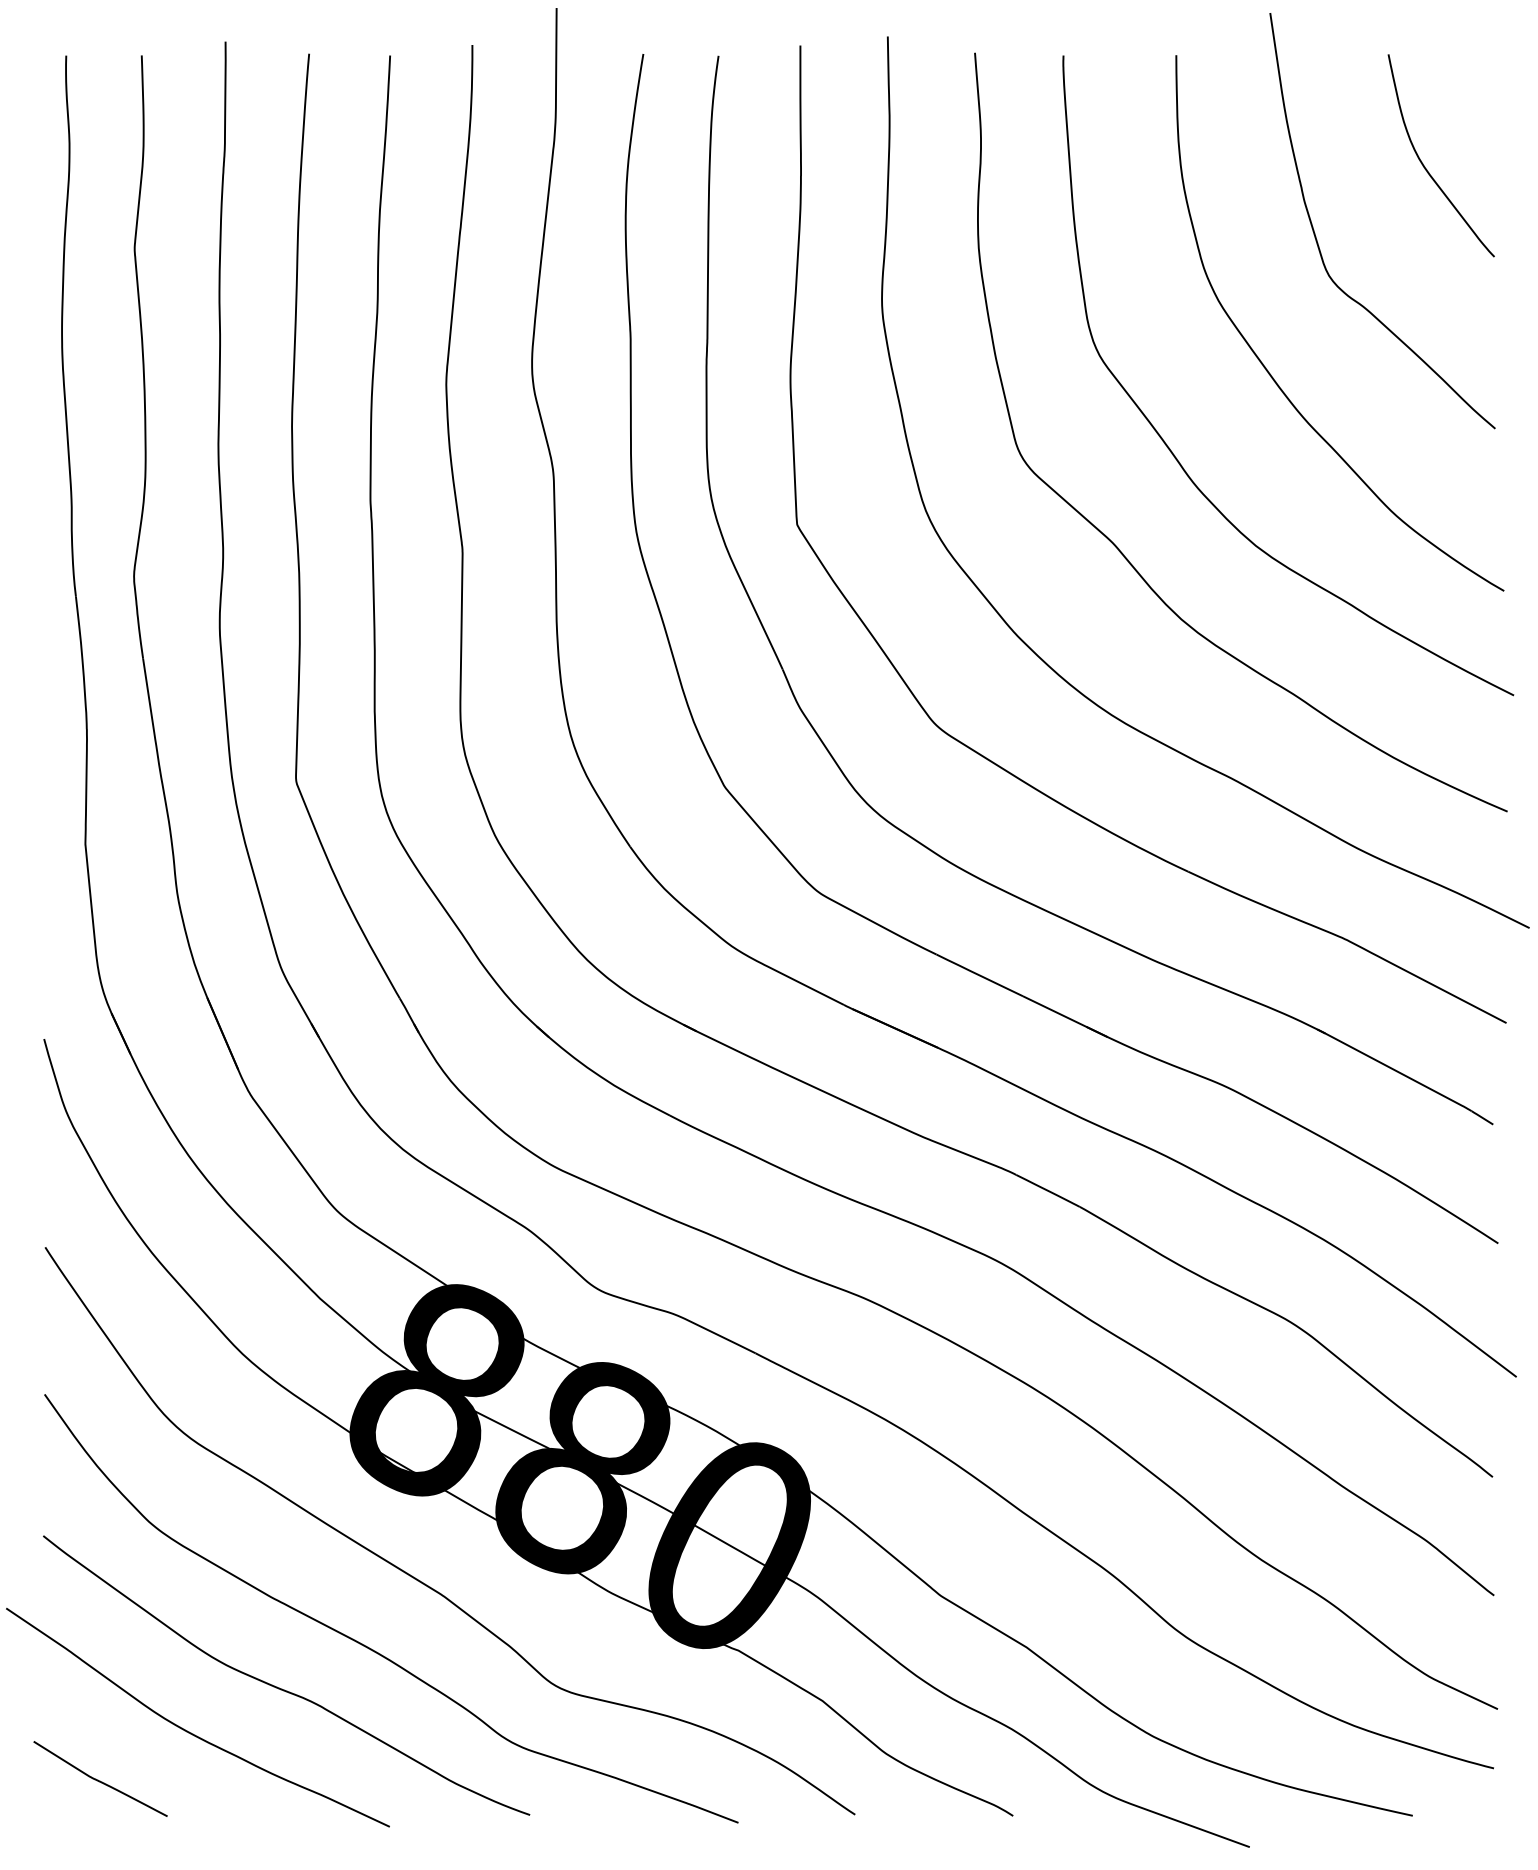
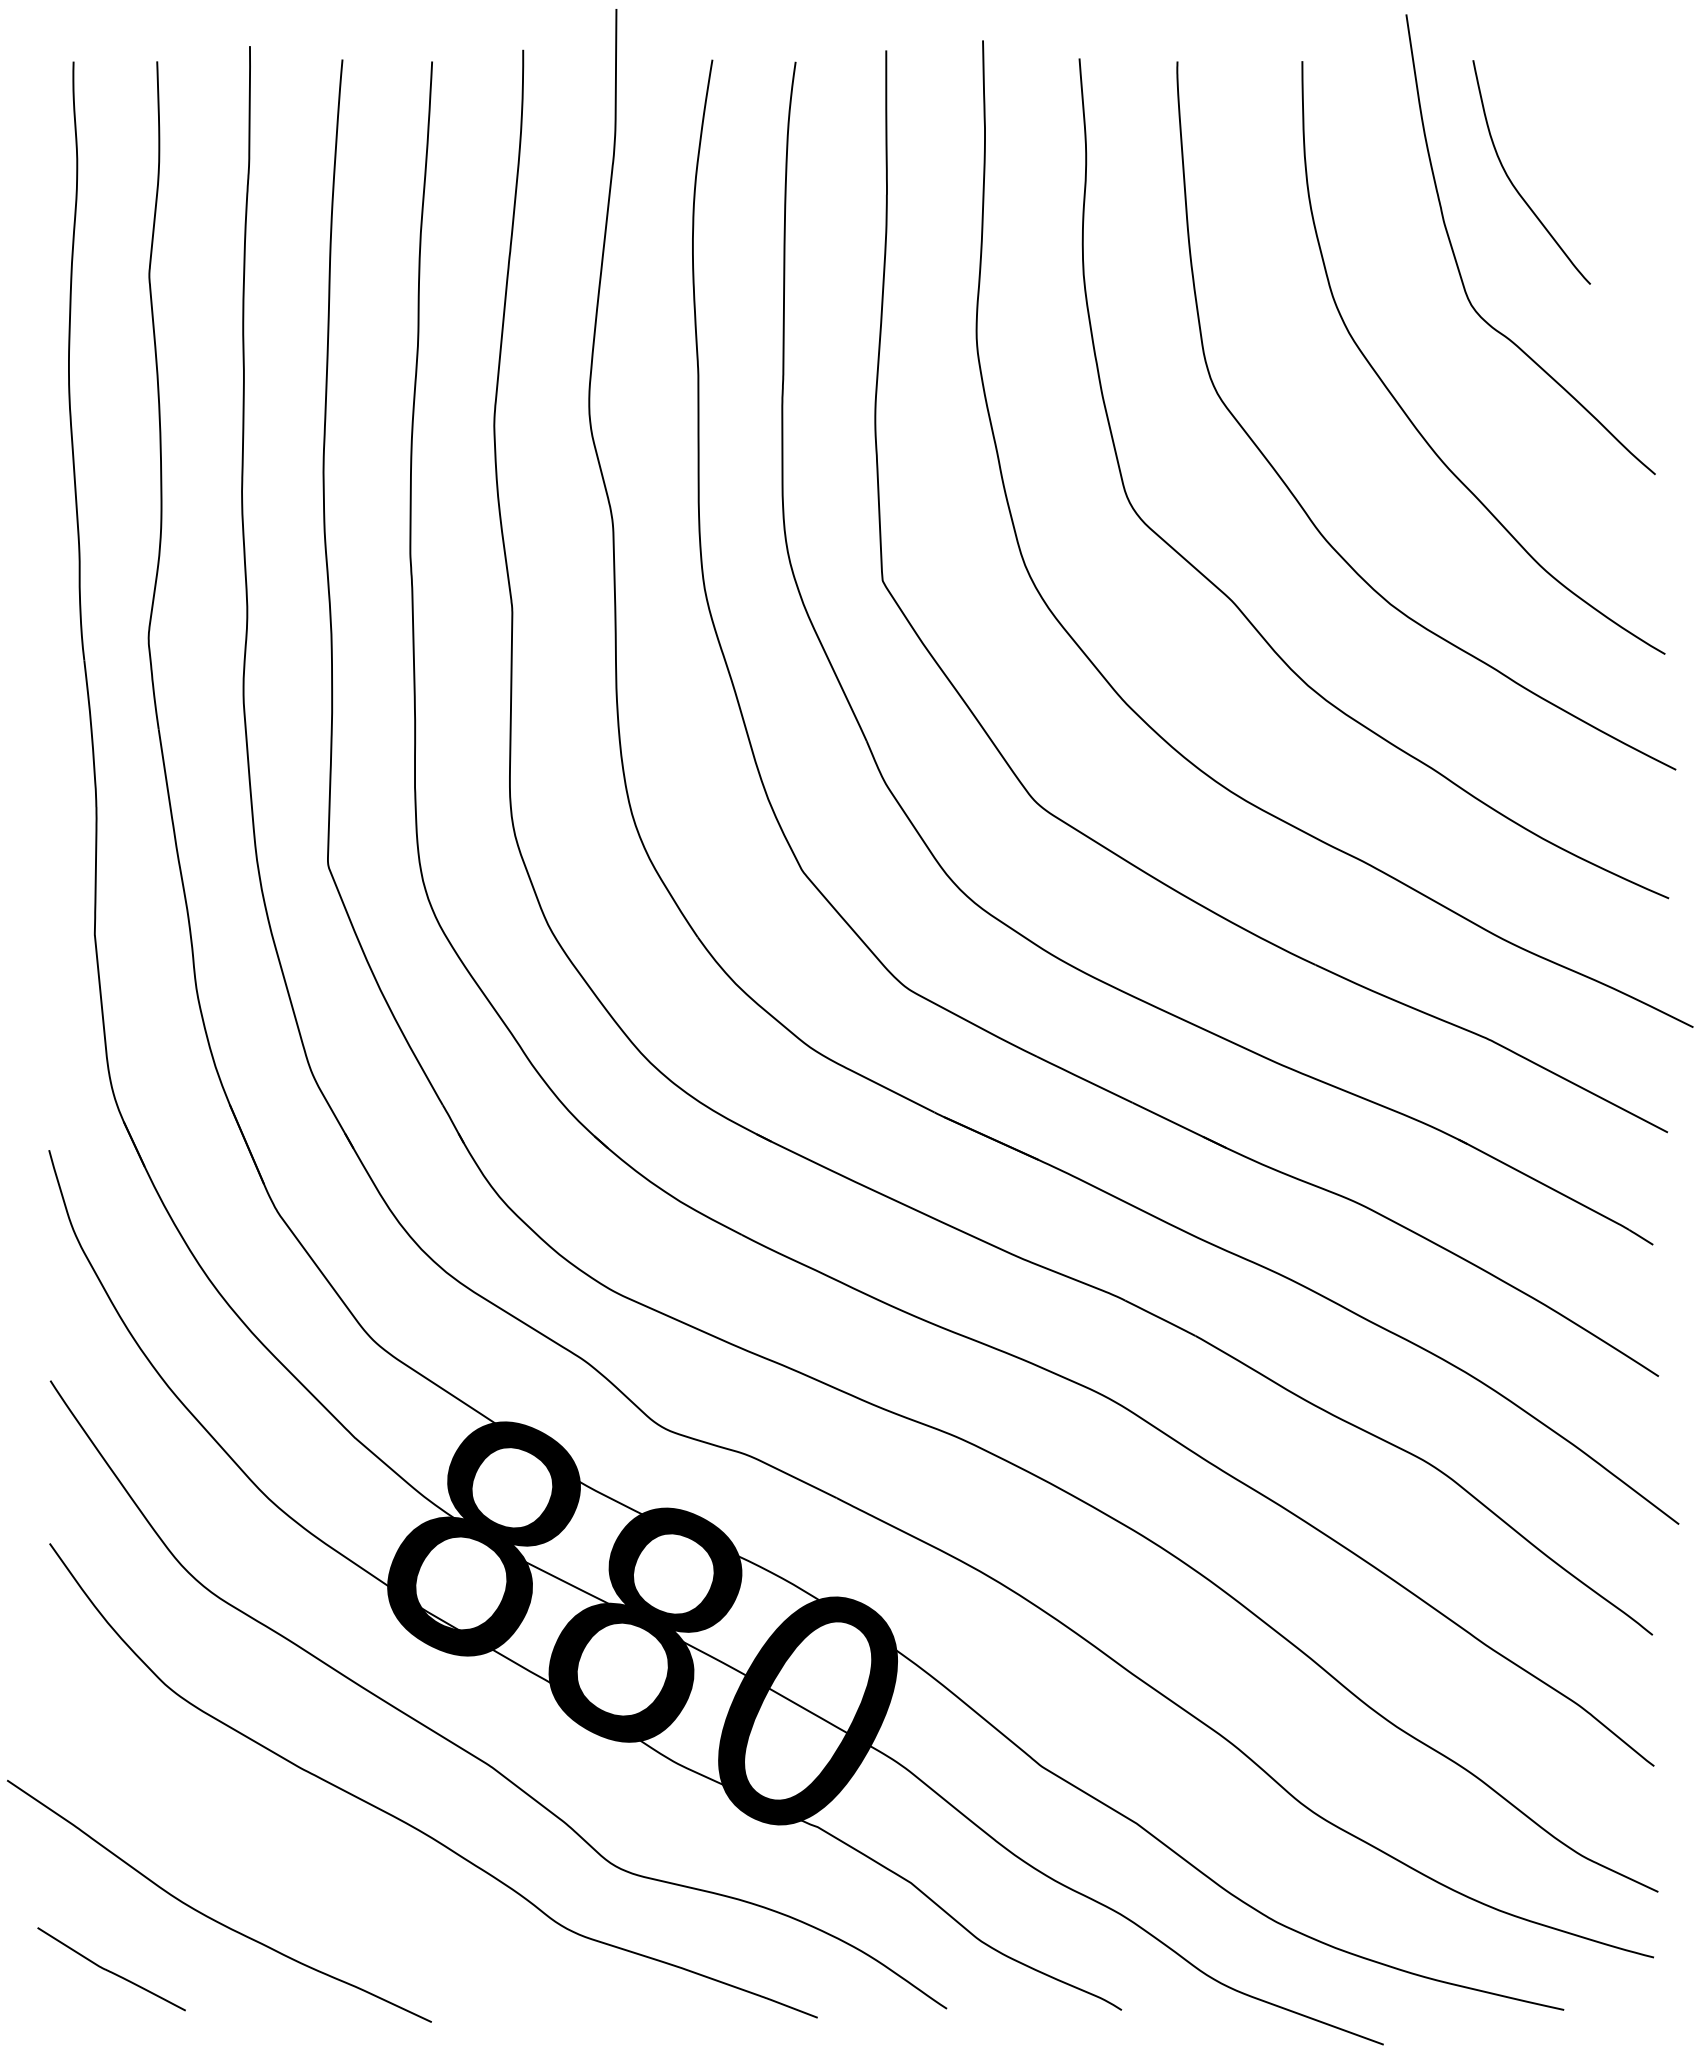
curve: (1424, 165) -> (1513, 183), moved
curve: (282, 1688) -> (313, 1869), removed

